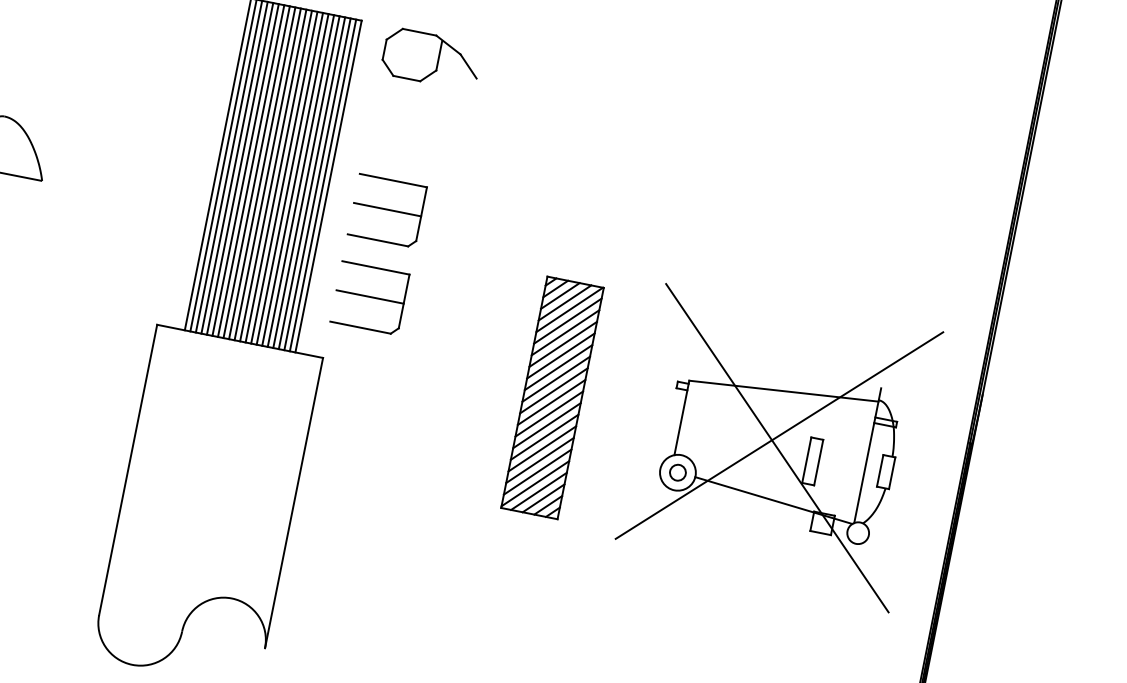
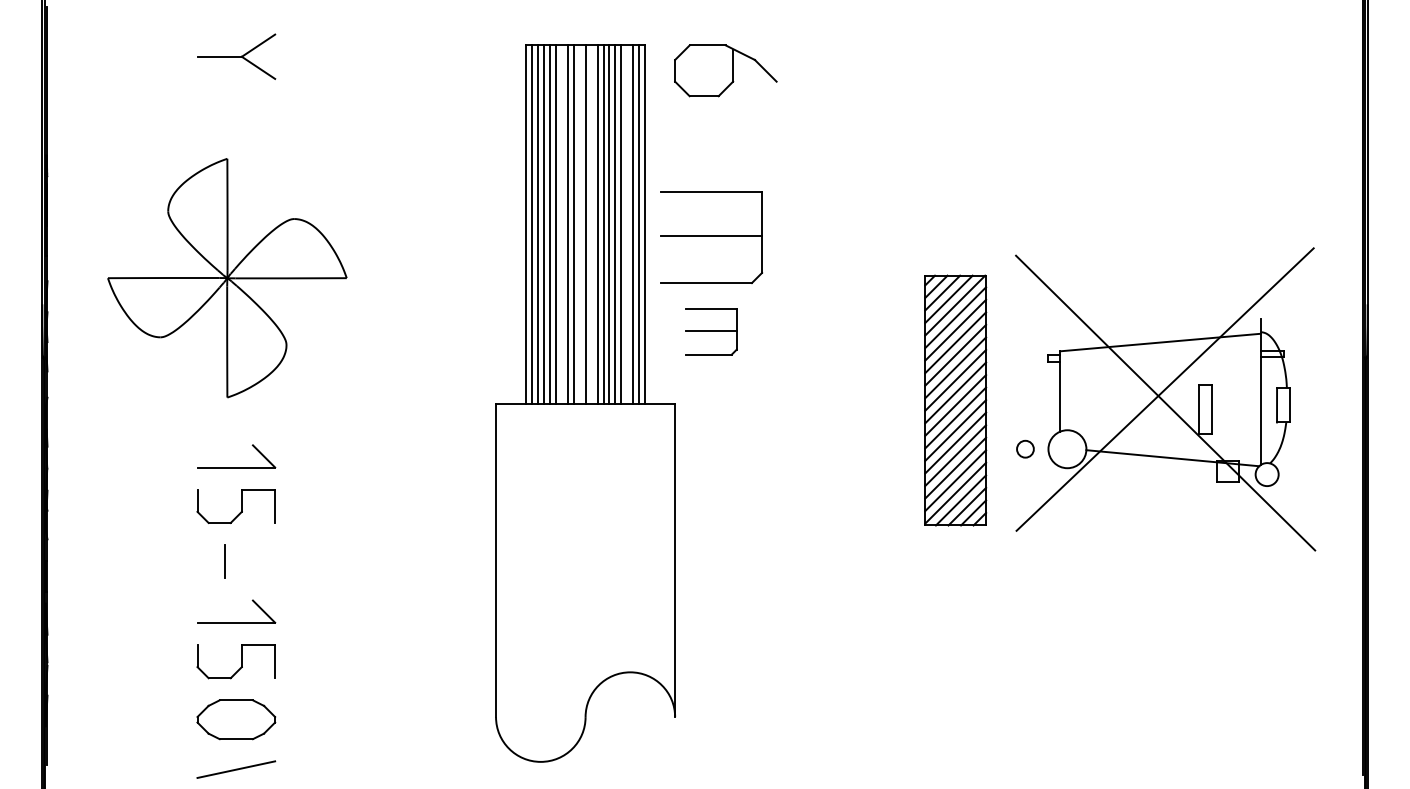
line: (250, 170) -> (561, 224), removed
line: (267, 174) -> (579, 224), removed
line: (278, 176) -> (591, 224), removed
line: (312, 183) -> (627, 224), removed
part: (387, 210) -> (711, 237), size x1.4
part: (370, 297) -> (711, 331), size x0.7
part: (552, 397) -> (955, 400), moved
circle: (678, 472) -> (1025, 448), moved

